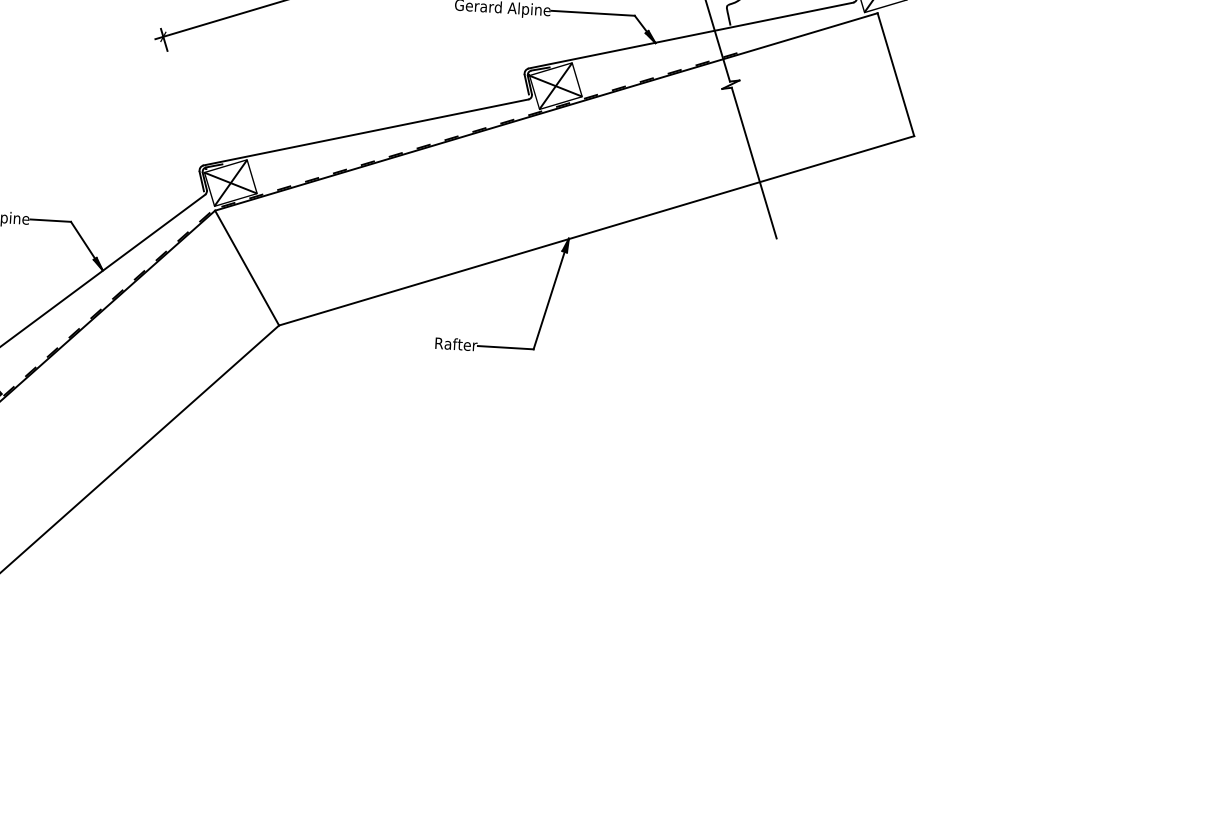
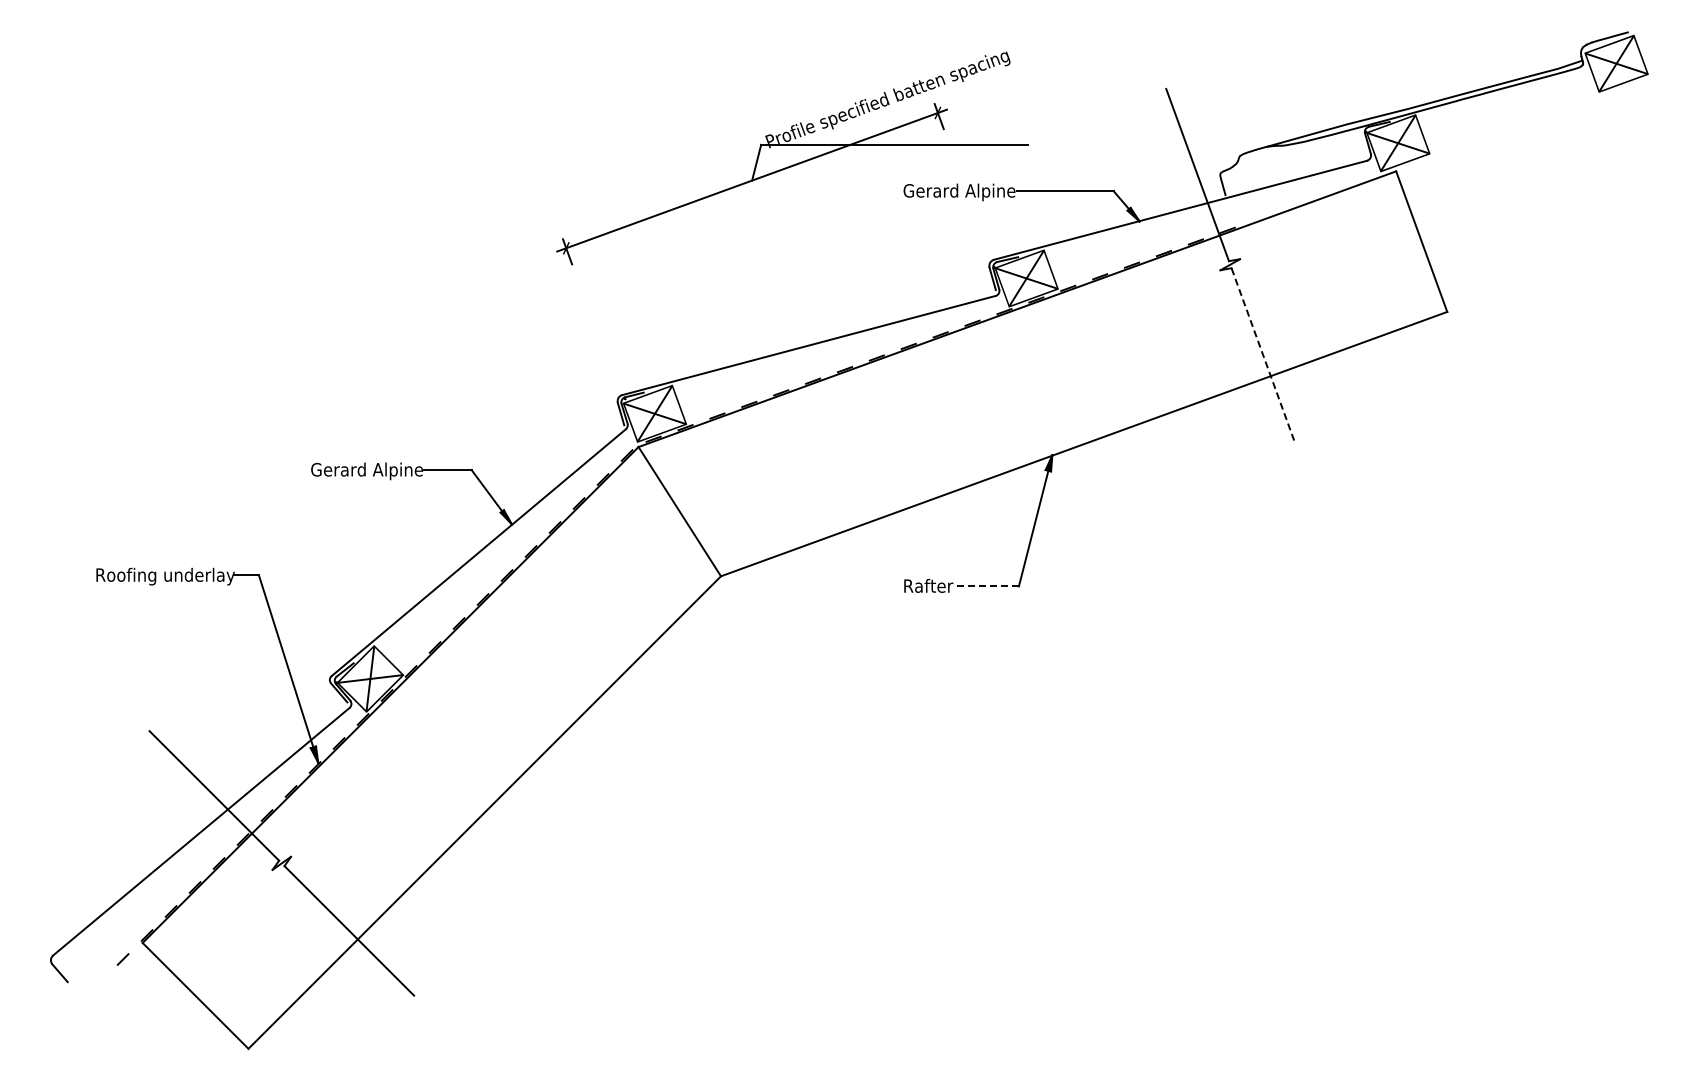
line: (753, 163) -> (1262, 354), solid -> dashed
line: (505, 347) -> (986, 586), solid -> dashed

